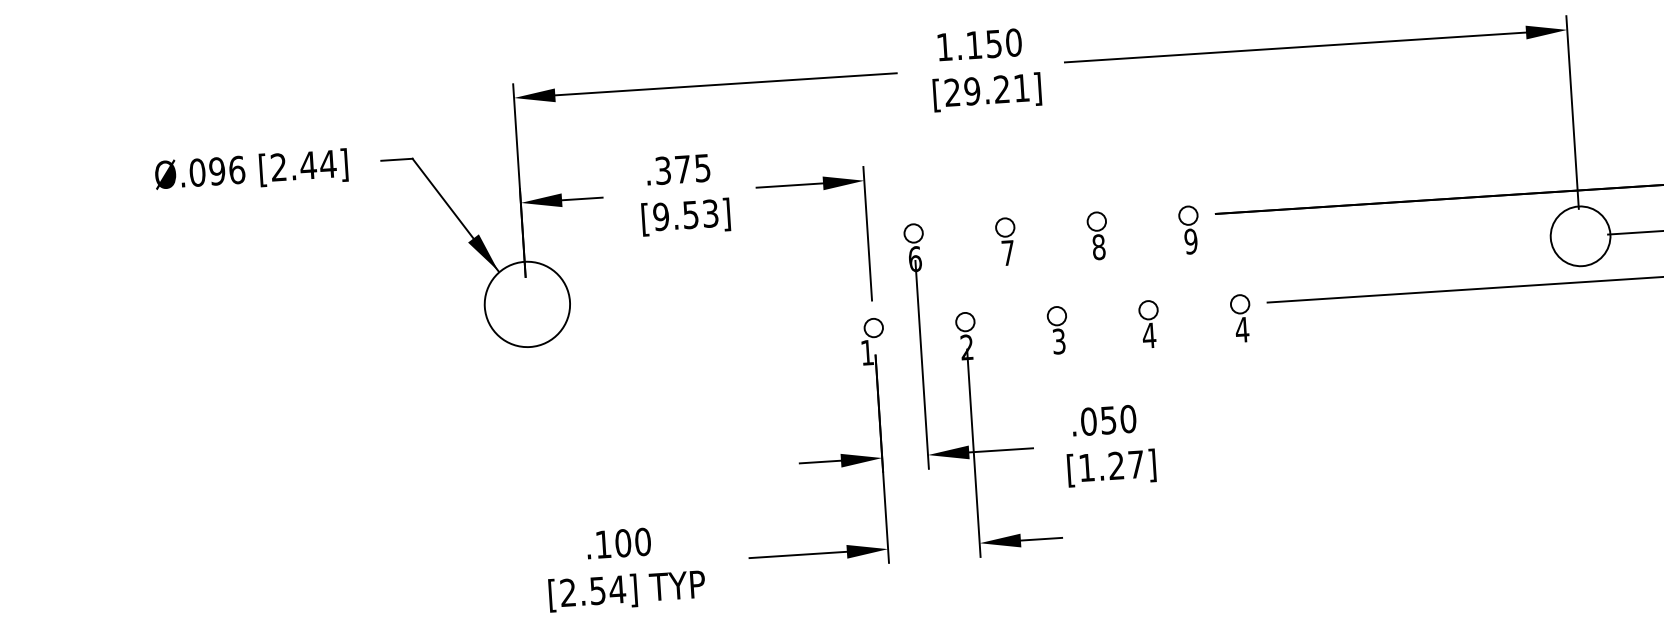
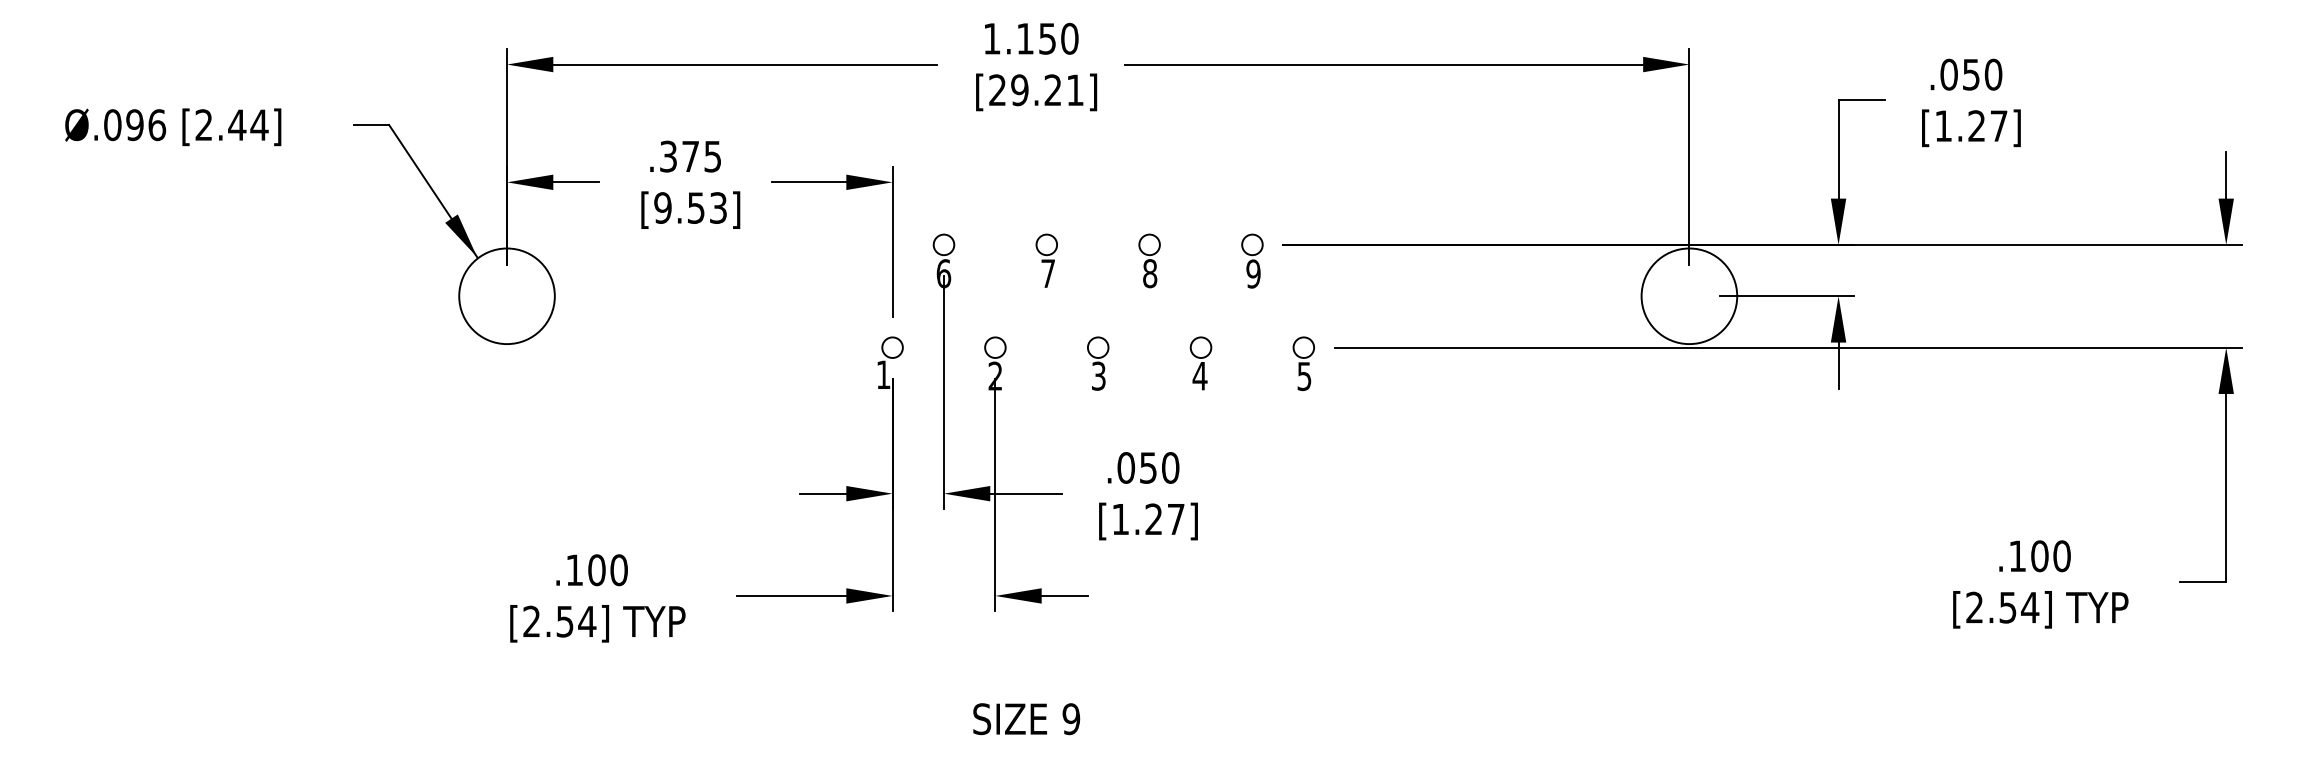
text: (251, 171) -> (173, 127), moved
circle: (1580, 236) -> (1689, 296), size x1.43
text: (1241, 330) -> (1303, 376), 4 -> 5

